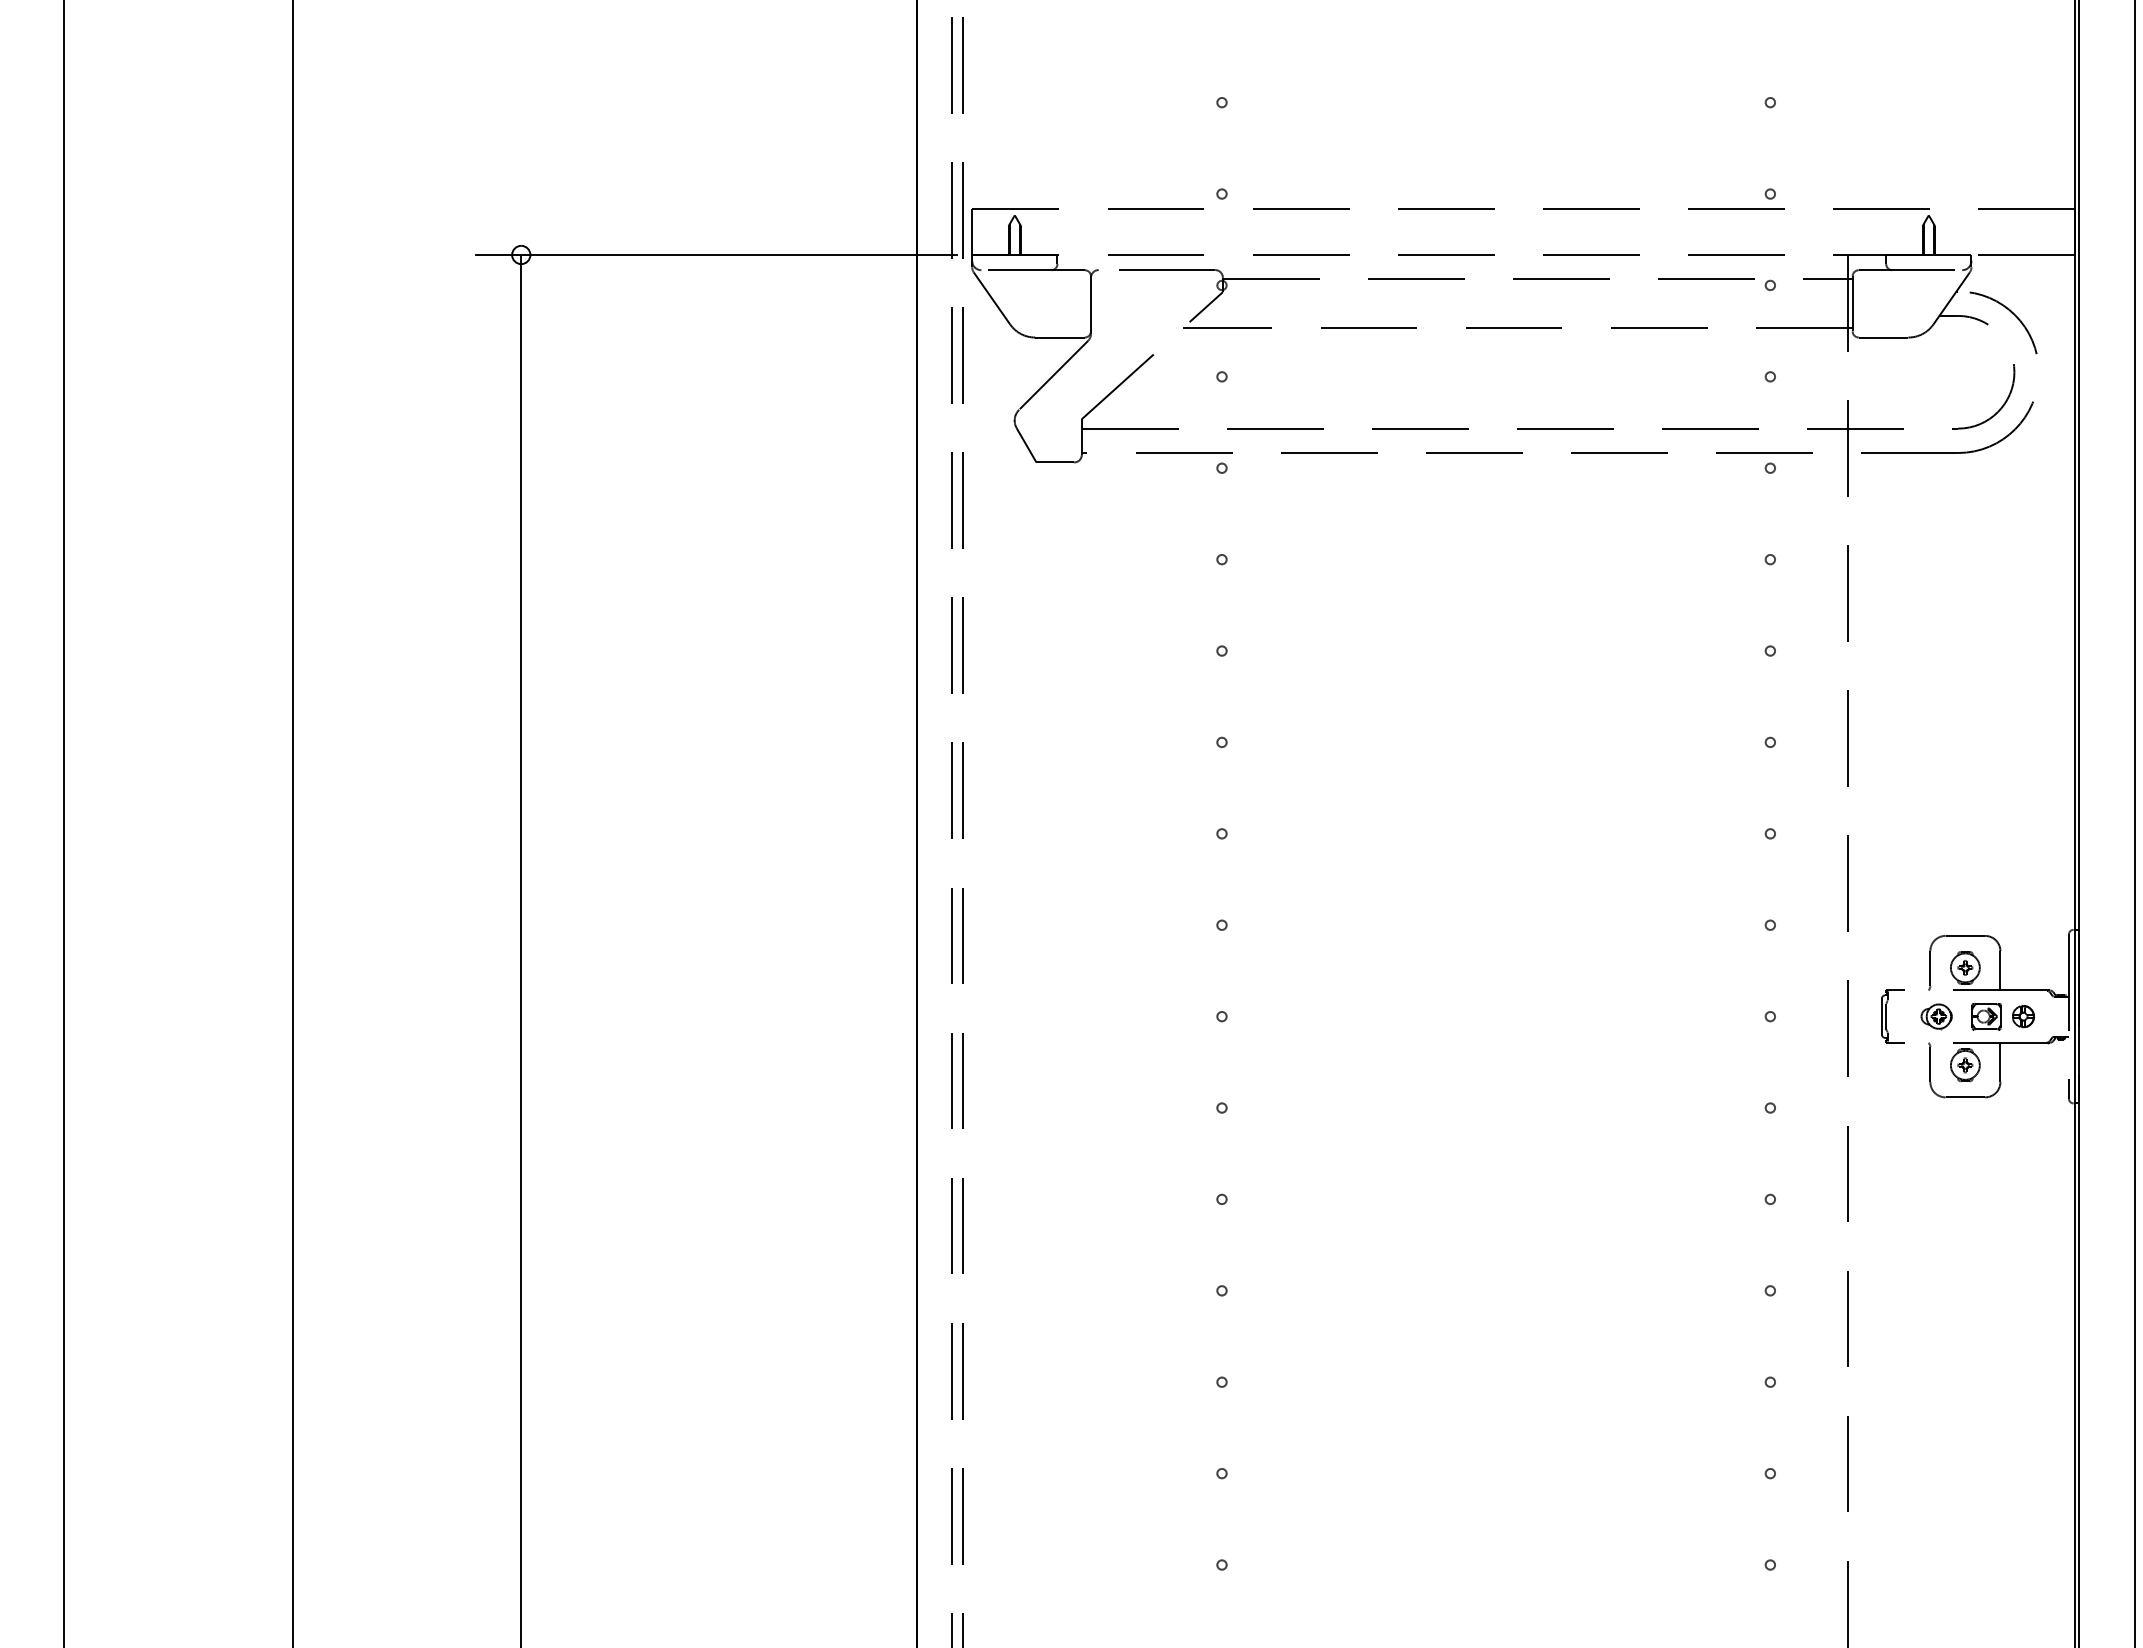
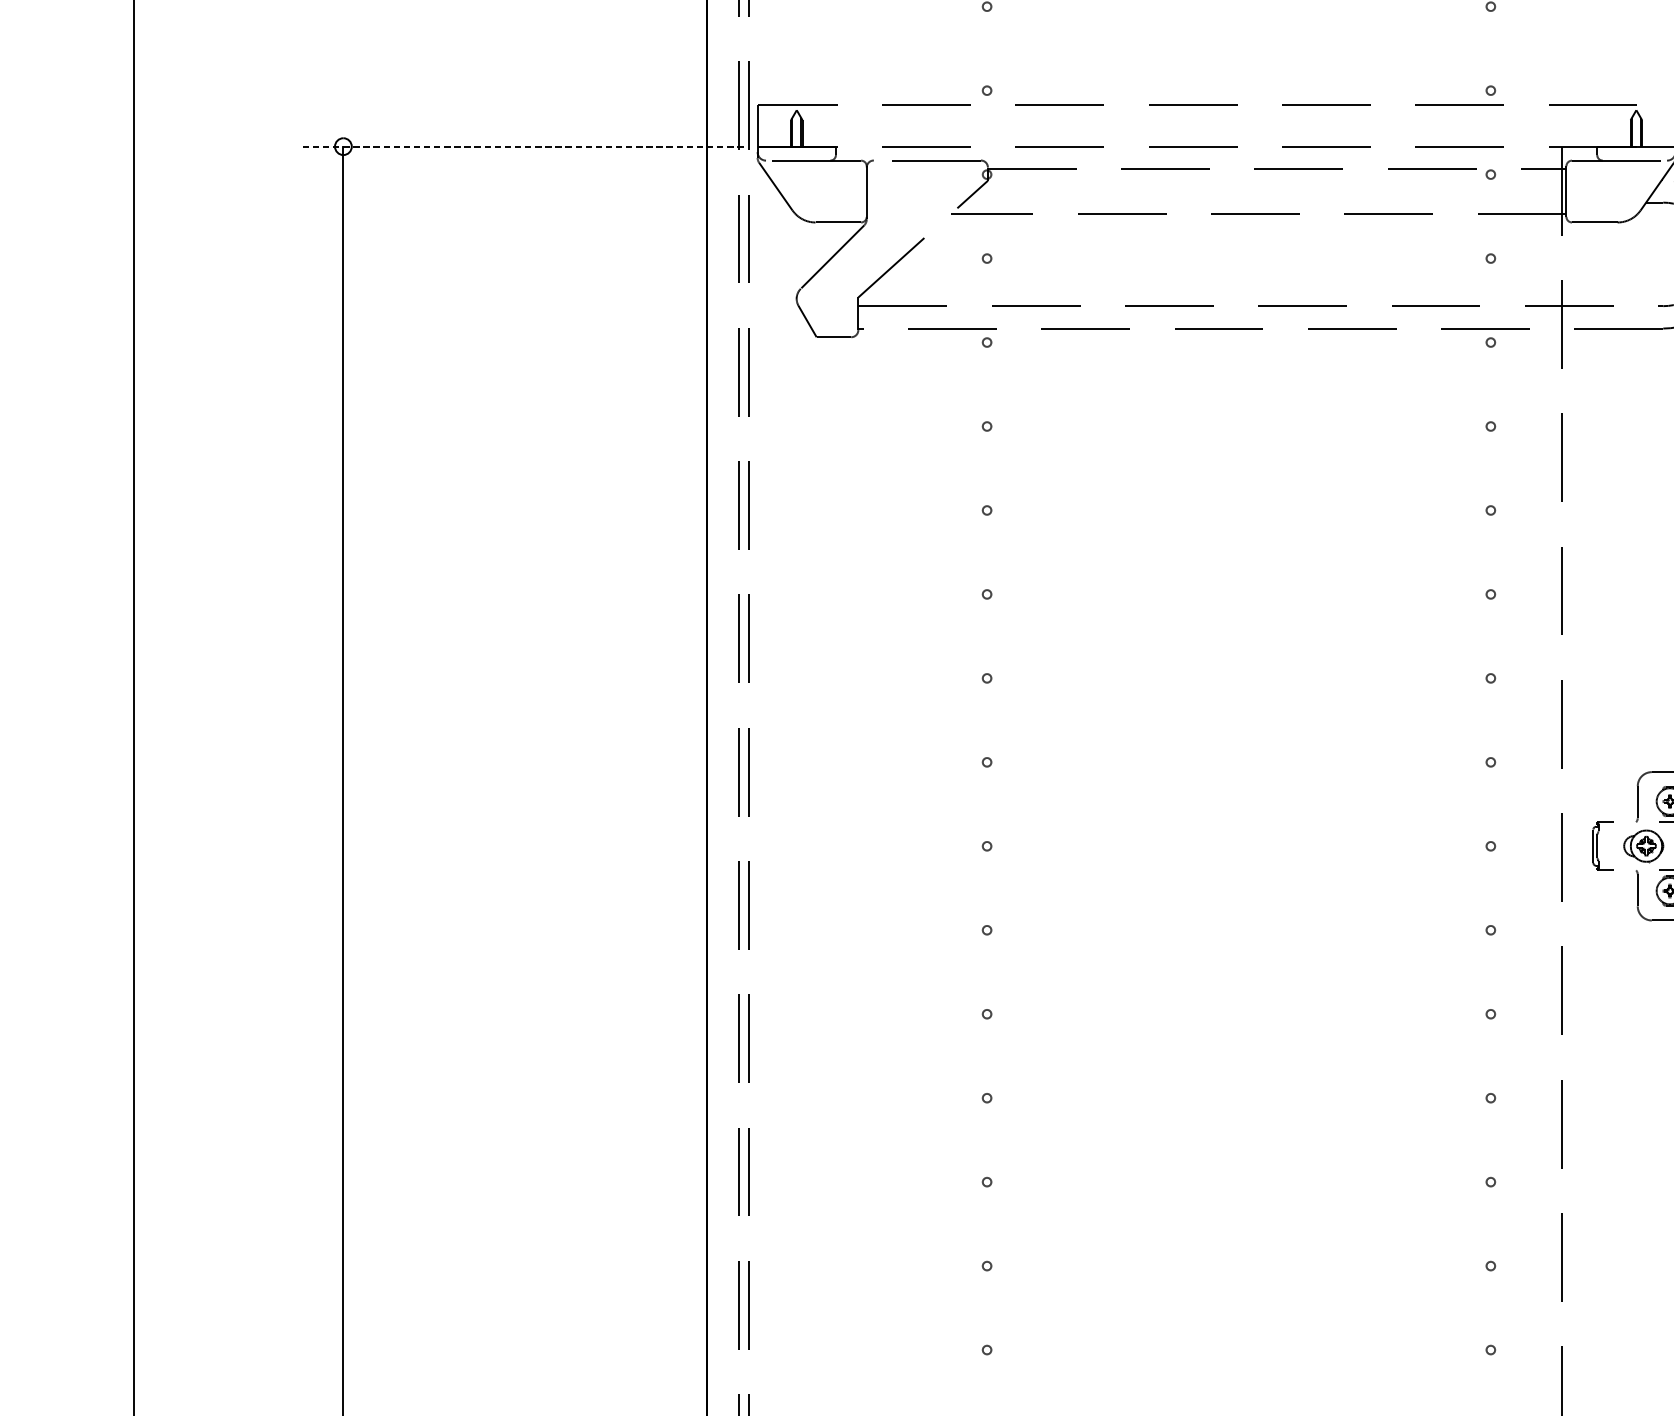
line: (716, 254) -> (522, 146), solid -> dashed
part: (1936, 1016) -> (1643, 846), size x1.4

